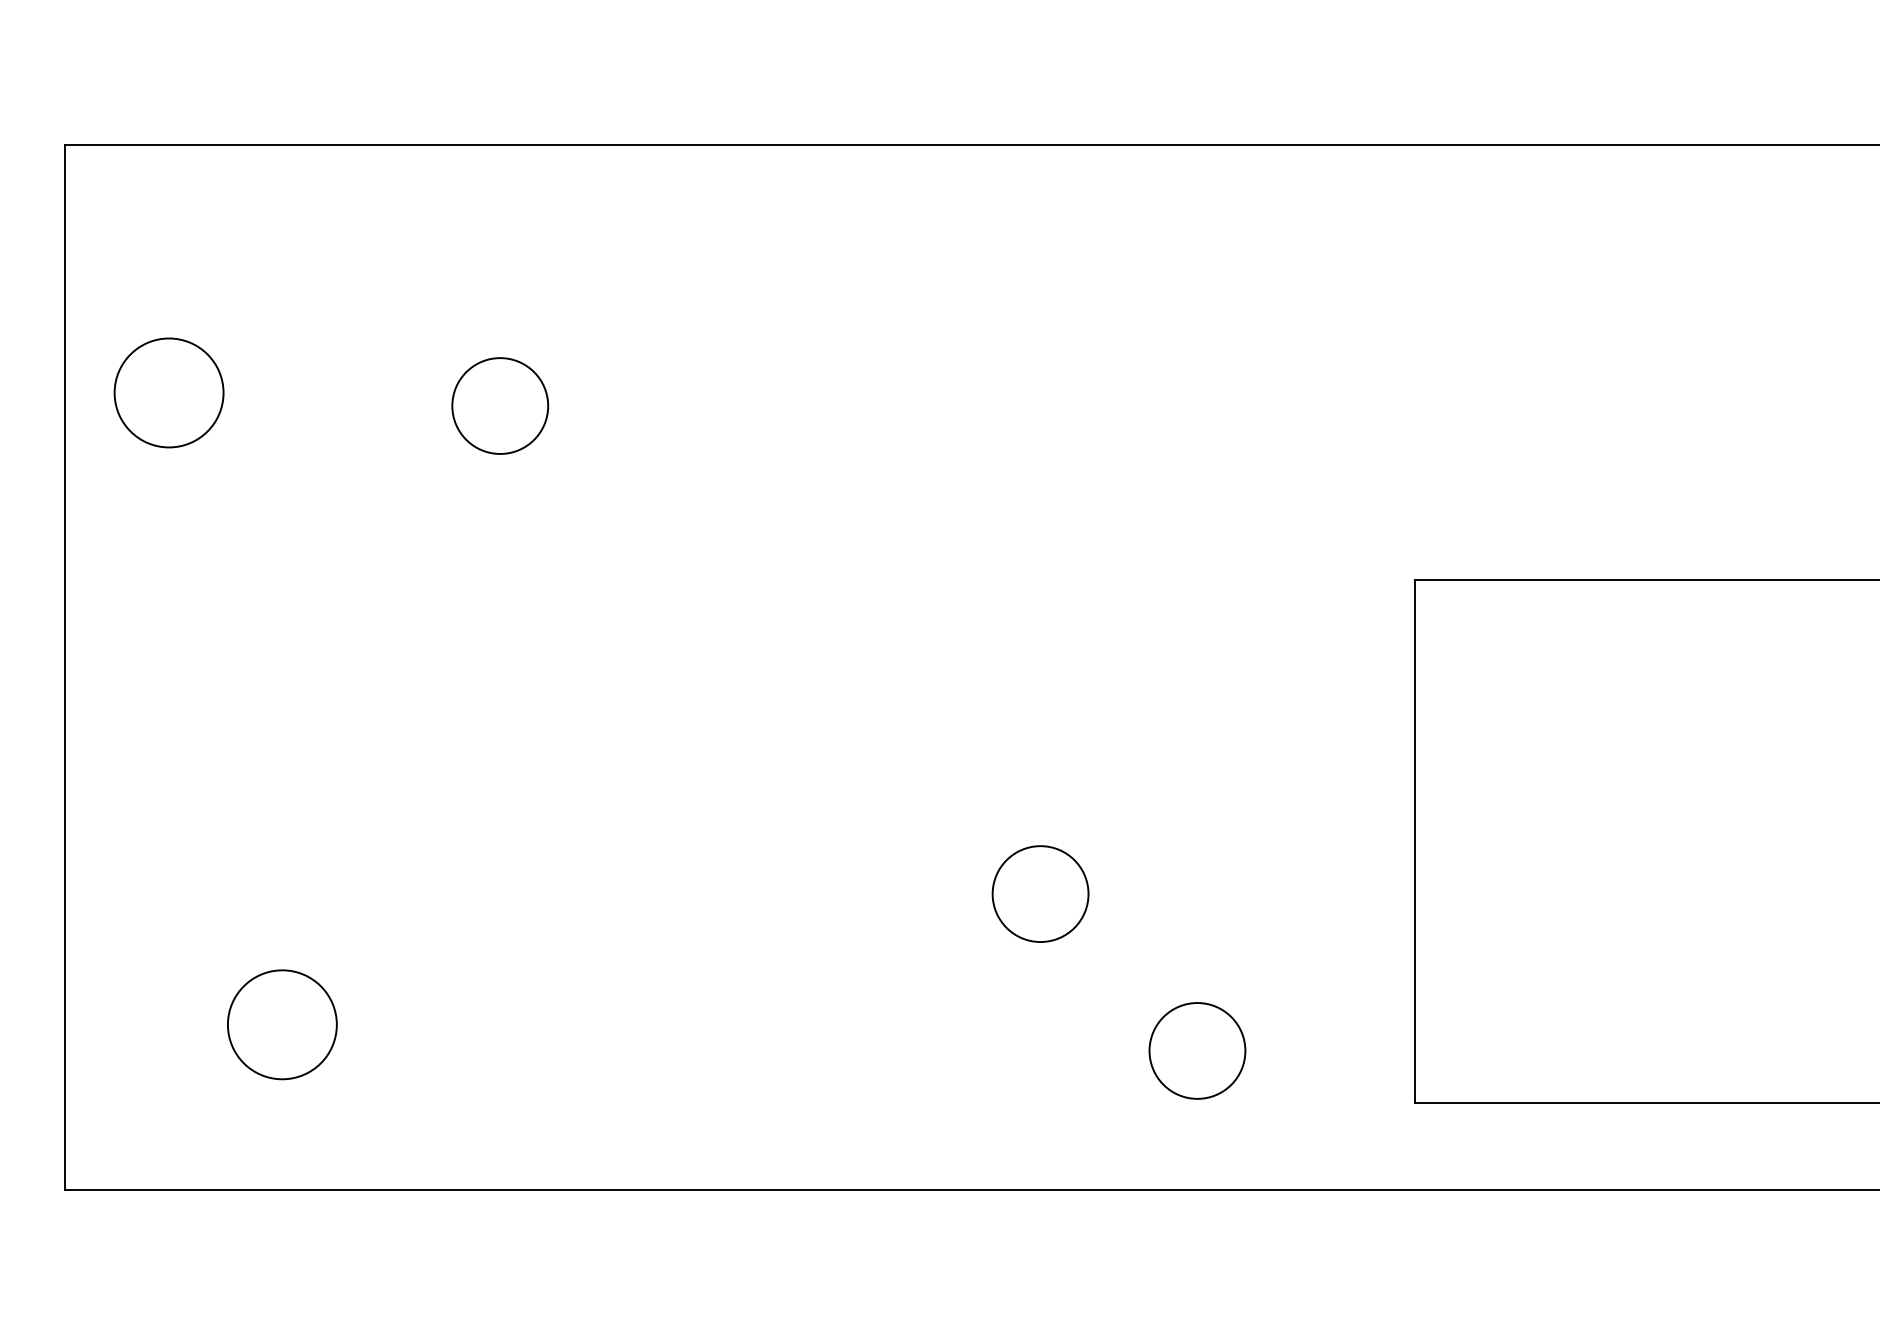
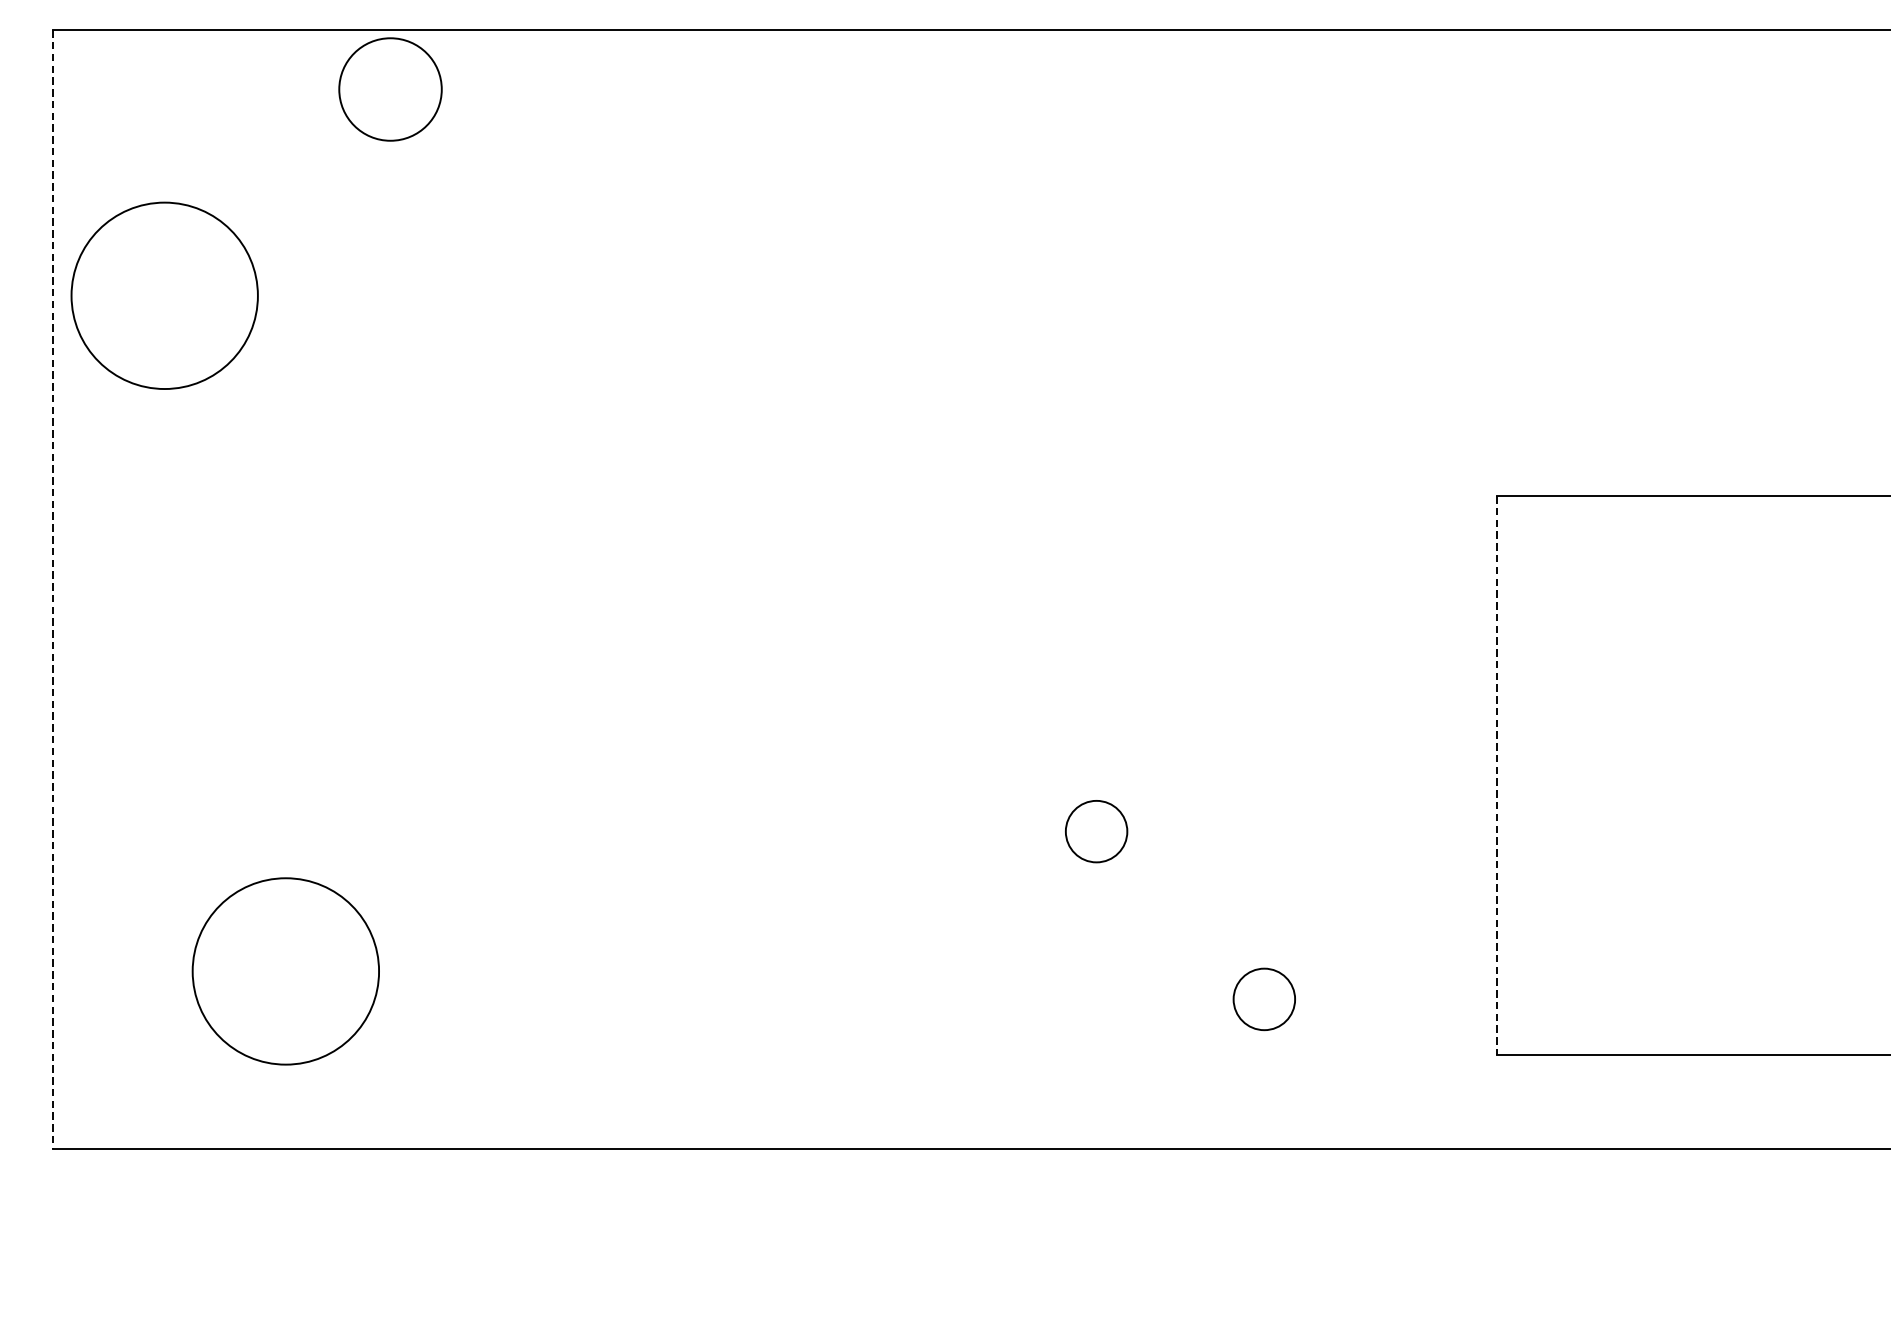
circle: (168, 392) -> (164, 295), size x1.6
circle: (500, 405) -> (390, 88), moved
line: (64, 667) -> (52, 589), solid -> dashed
line: (1415, 842) -> (1497, 776), solid -> dashed
circle: (1040, 893) -> (1096, 831), size x0.6
circle: (281, 1024) -> (284, 971), size x1.6
circle: (1197, 1050) -> (1264, 998), size x0.6

